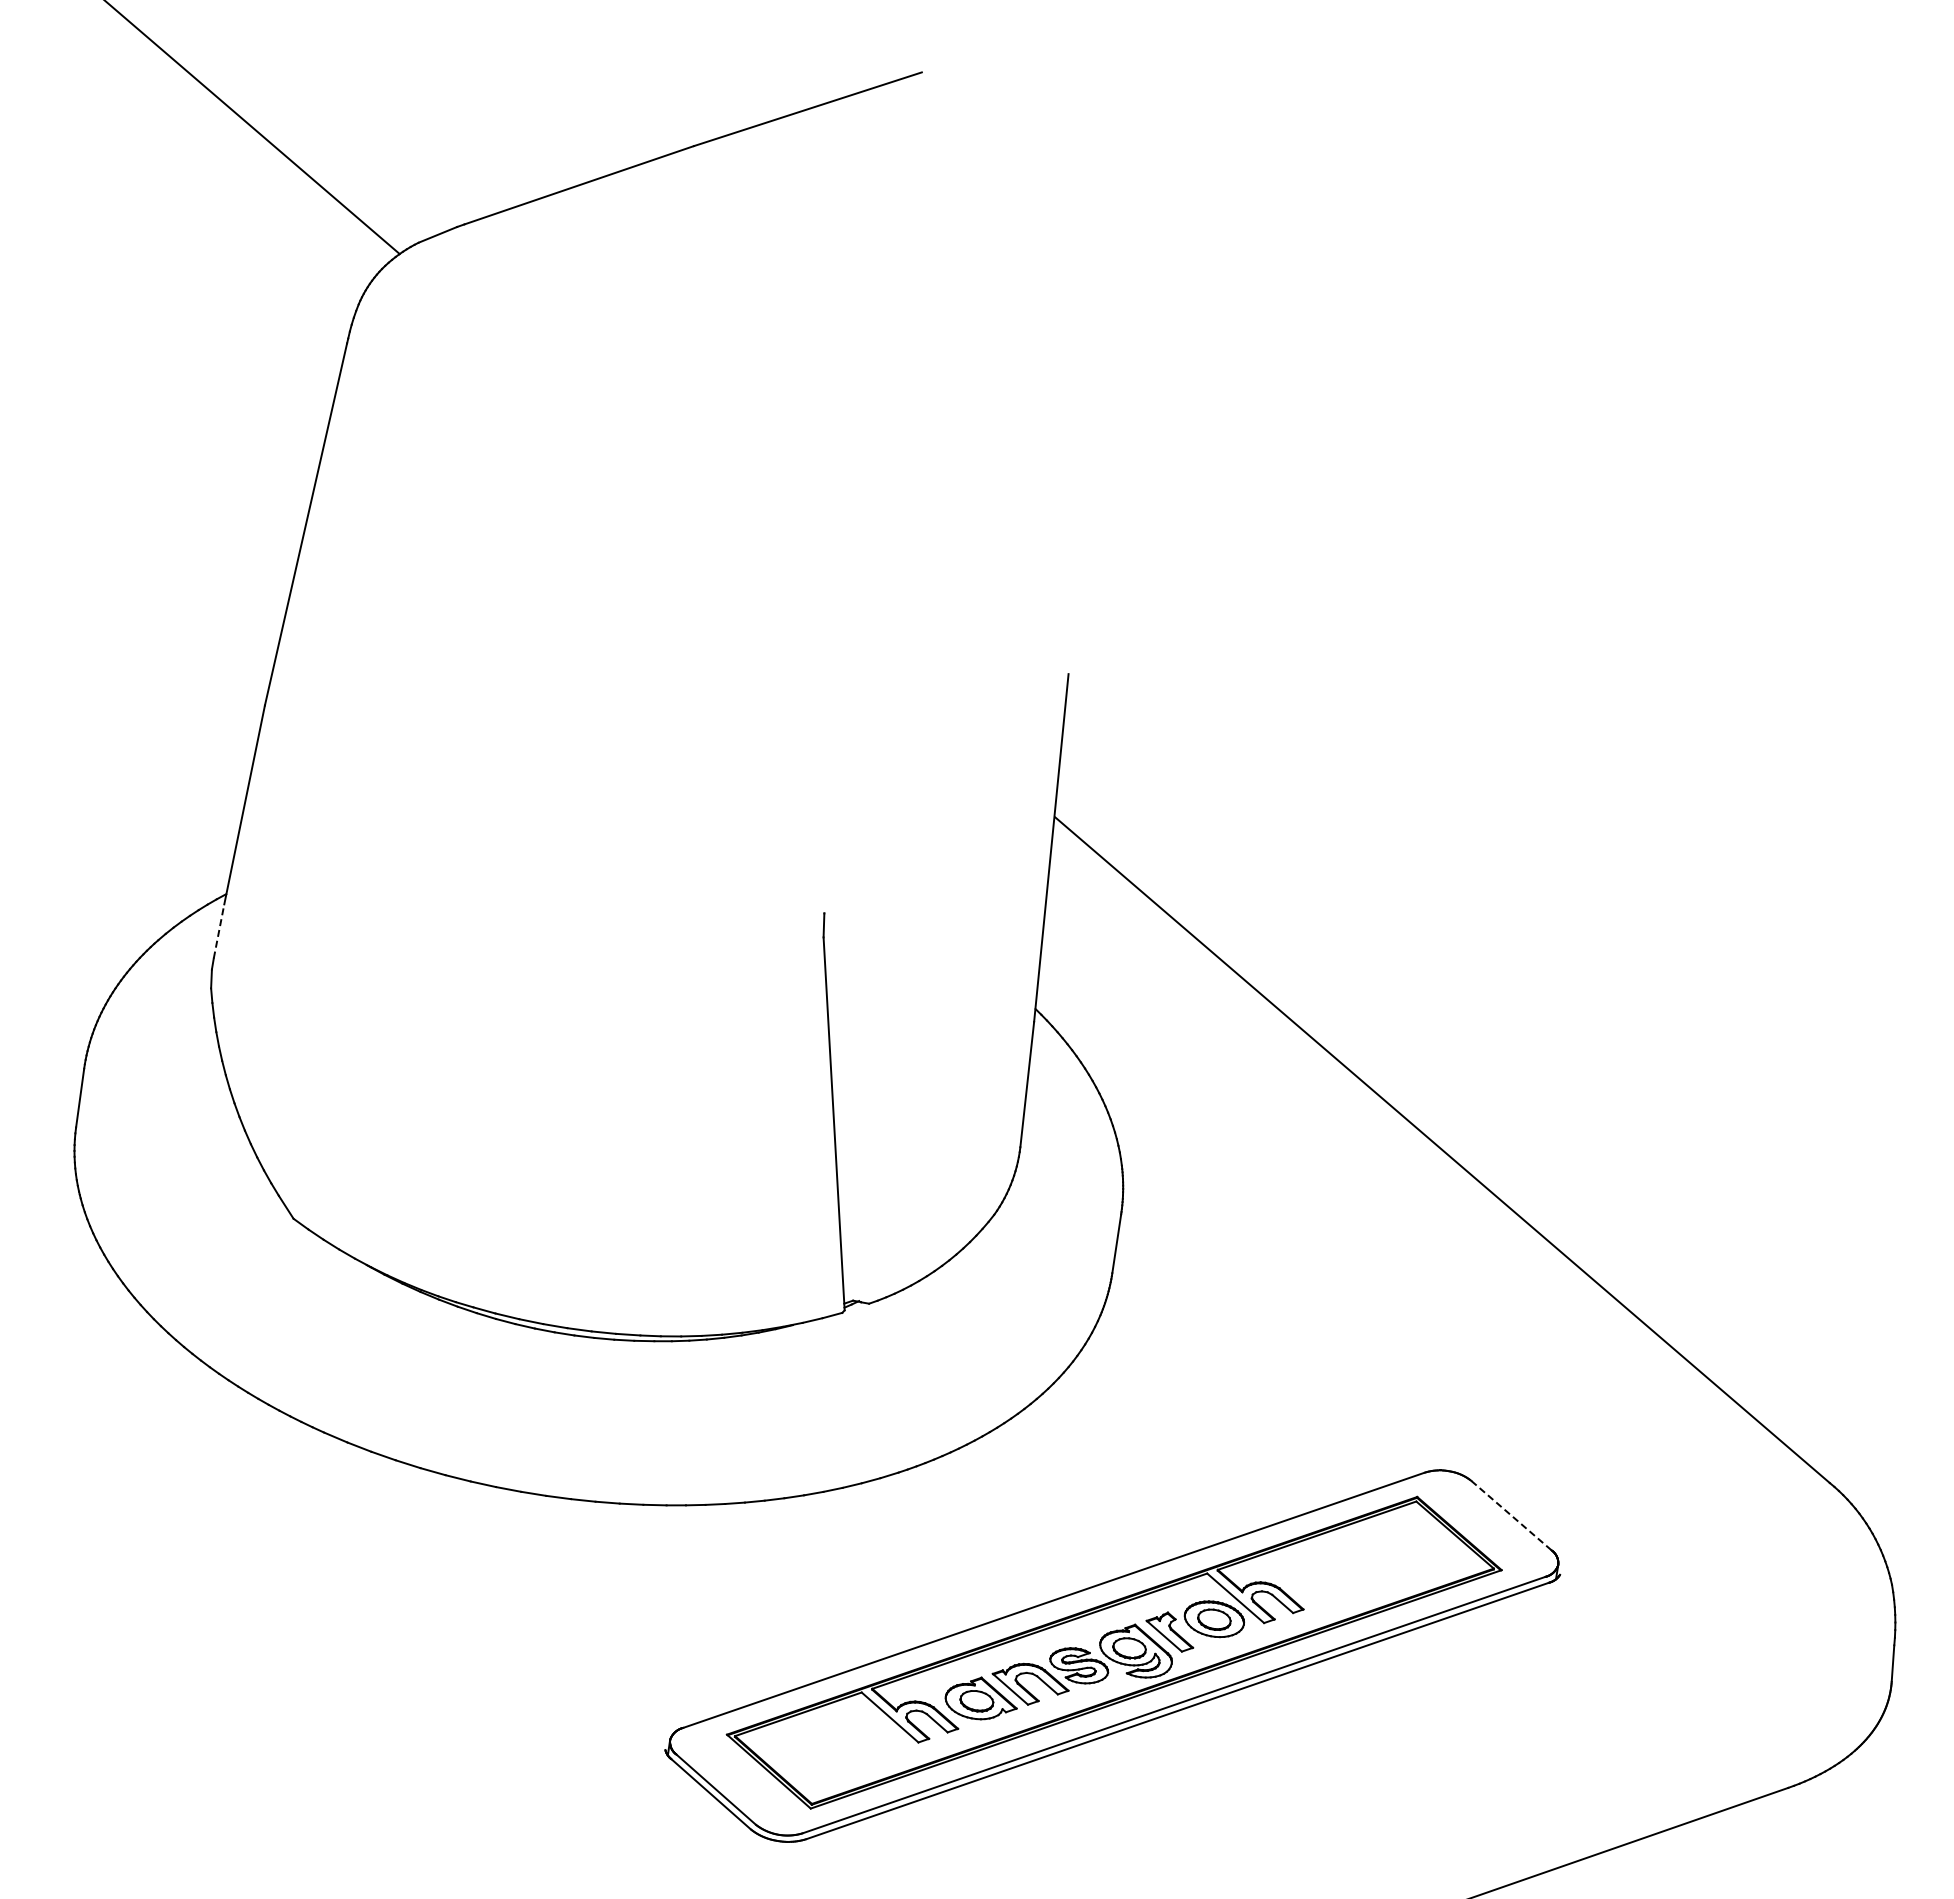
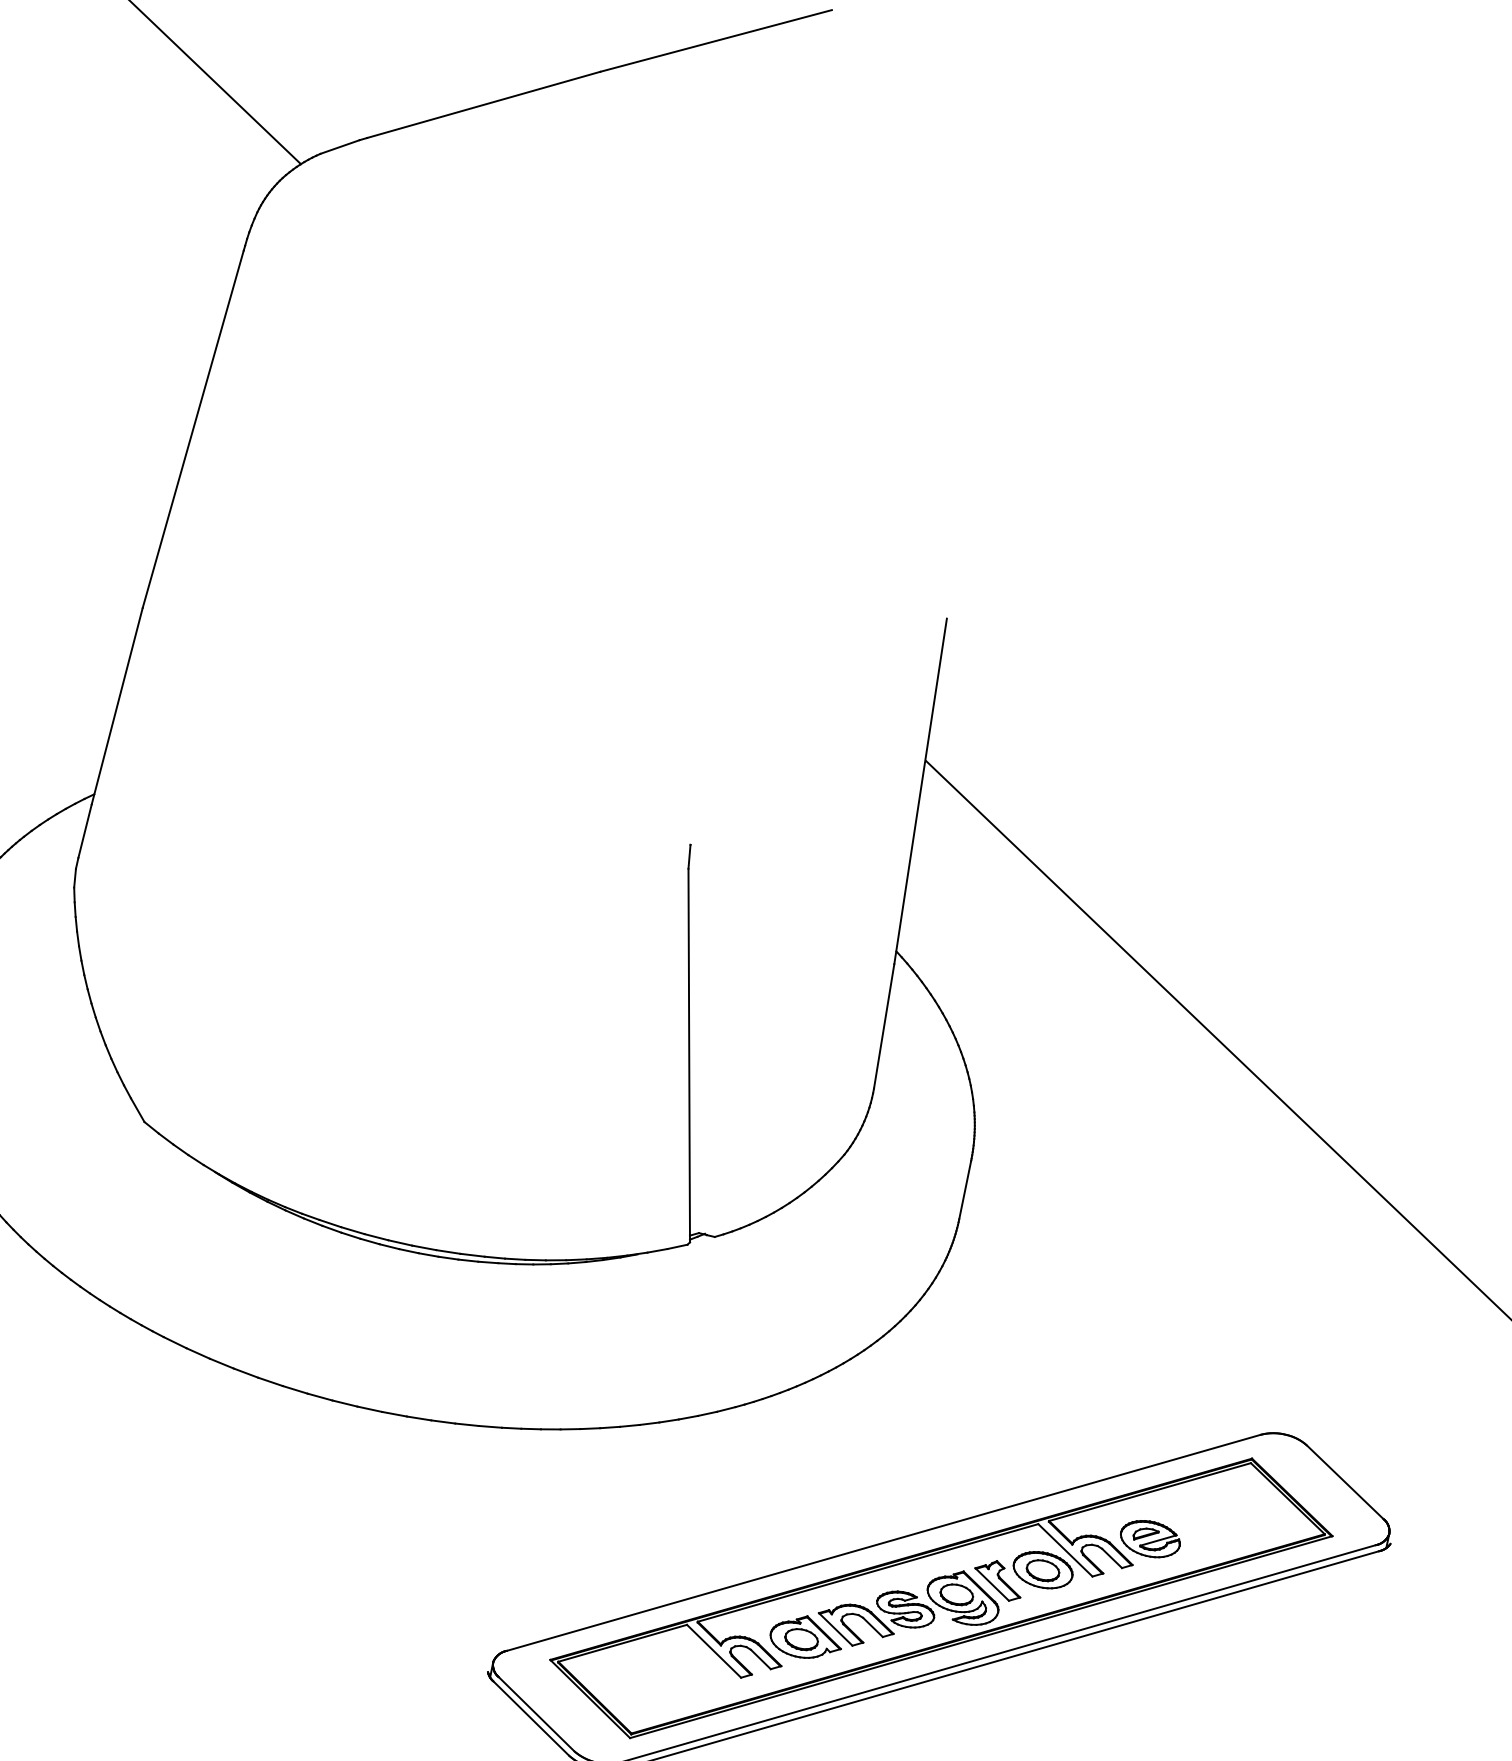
line: (219, 931) -> (85, 831), dashed -> solid
line: (1511, 1515) -> (1345, 1482), dashed -> solid
part: (1319, 1582) -> (1149, 1538), added

